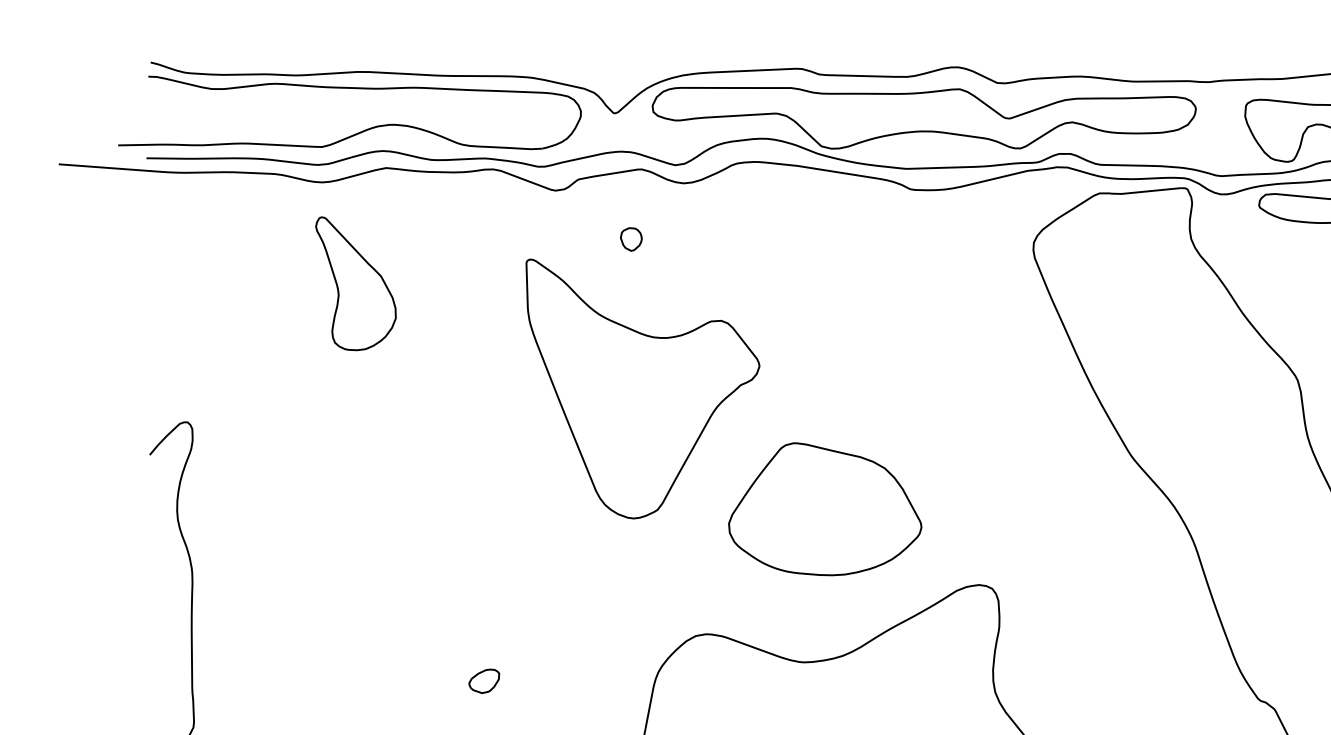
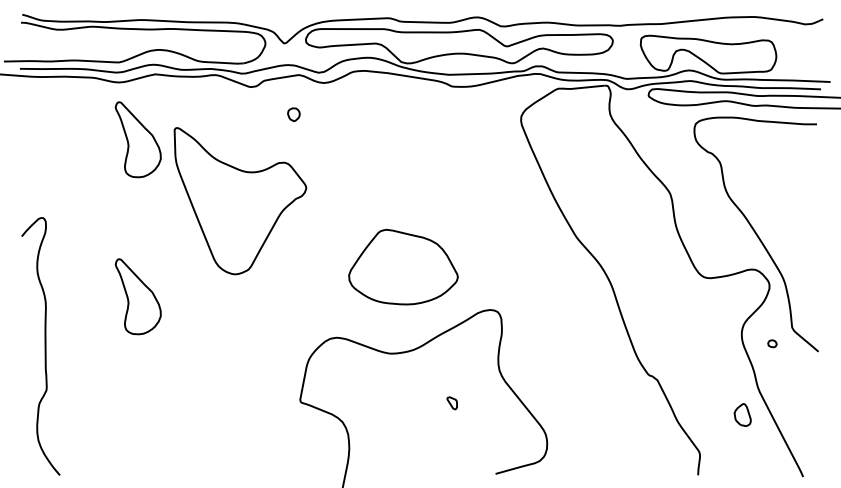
part: (643, 389) -> (240, 201), moved
part: (354, 561) -> (137, 296), added
part: (483, 679) -> (210, 363), removed

